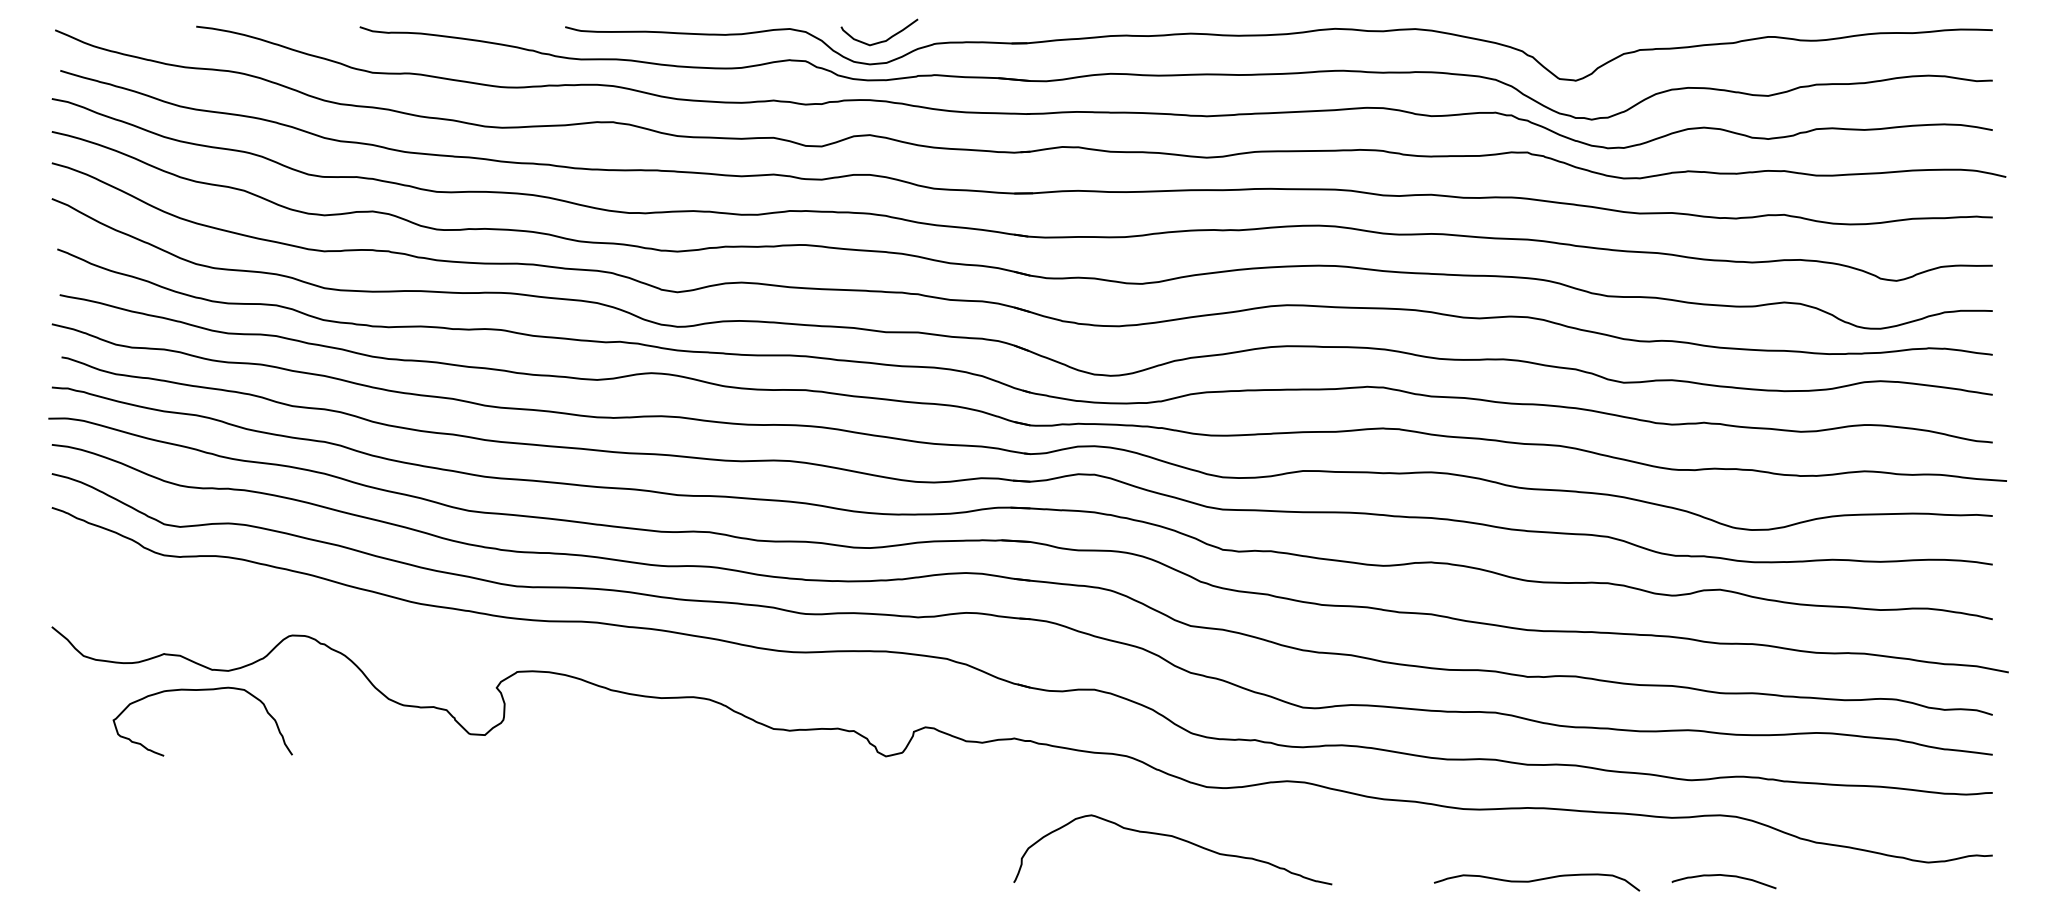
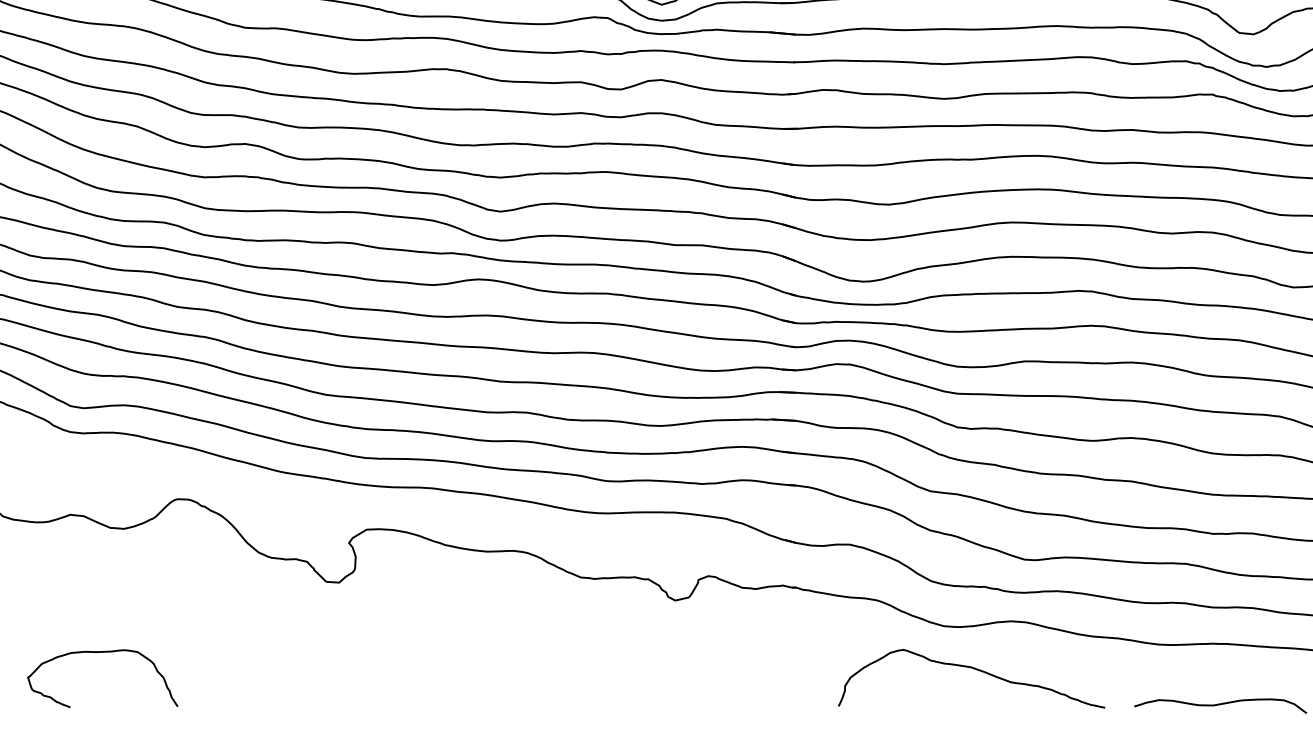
curve: (202, 690) -> (102, 652), moved
curve: (1175, 838) -> (973, 669), moved

